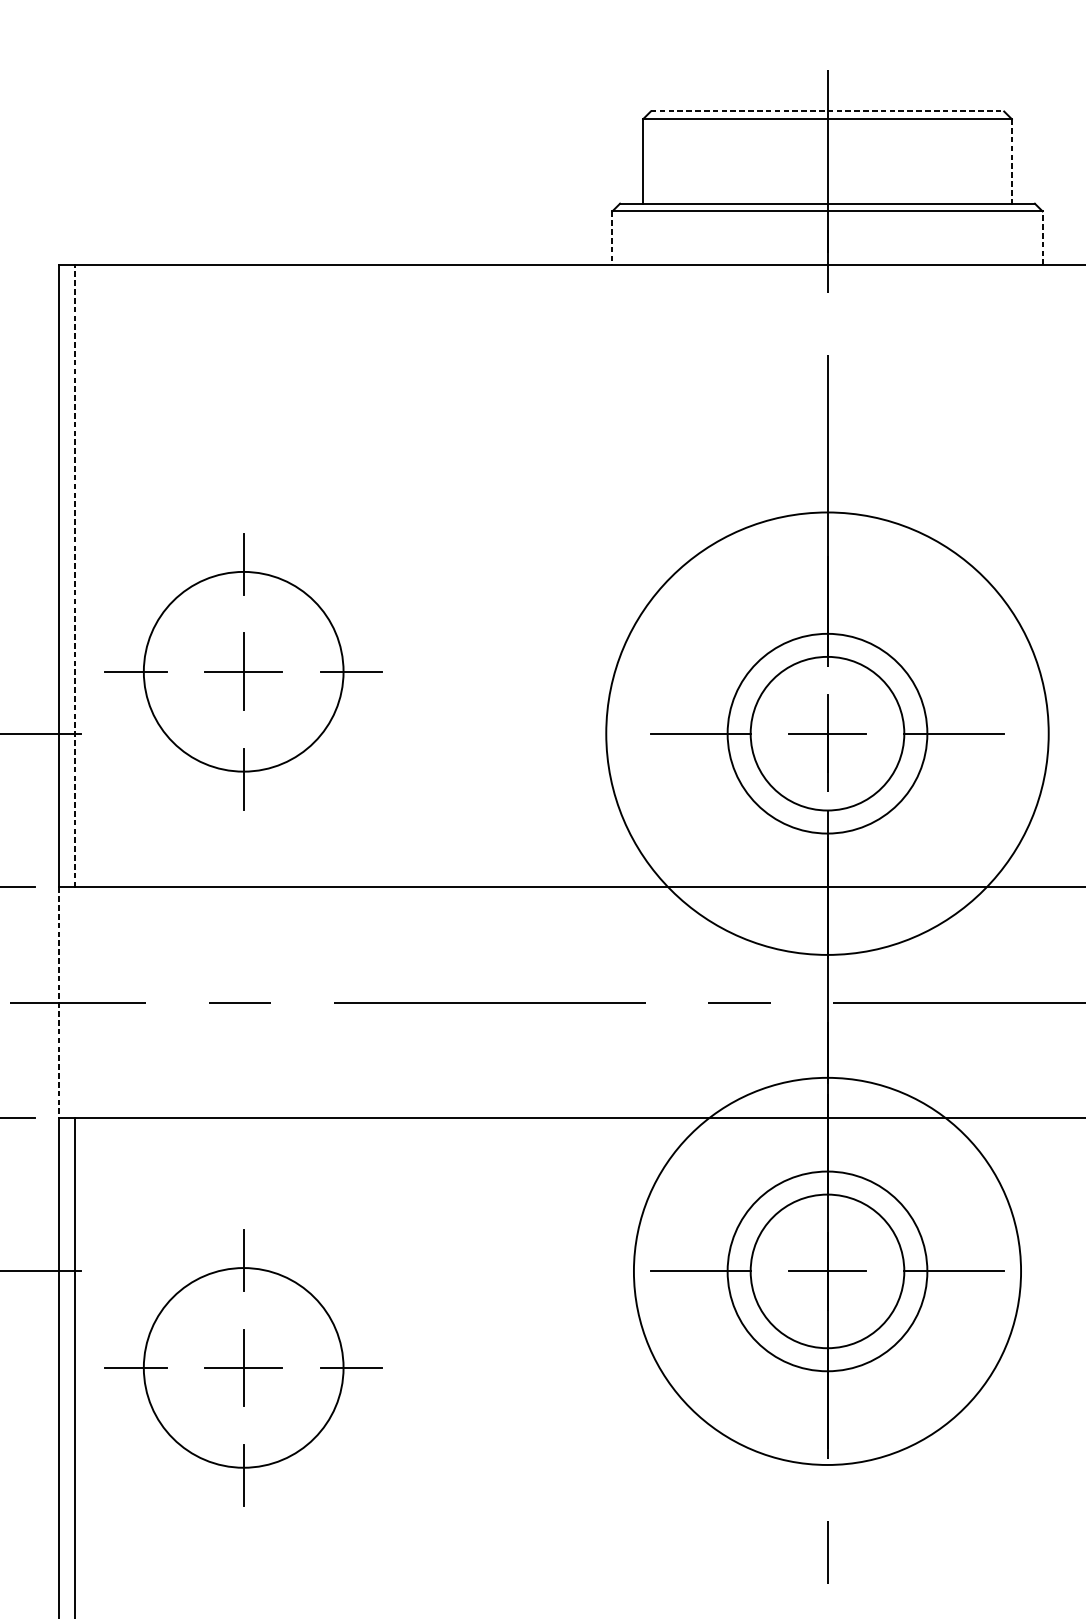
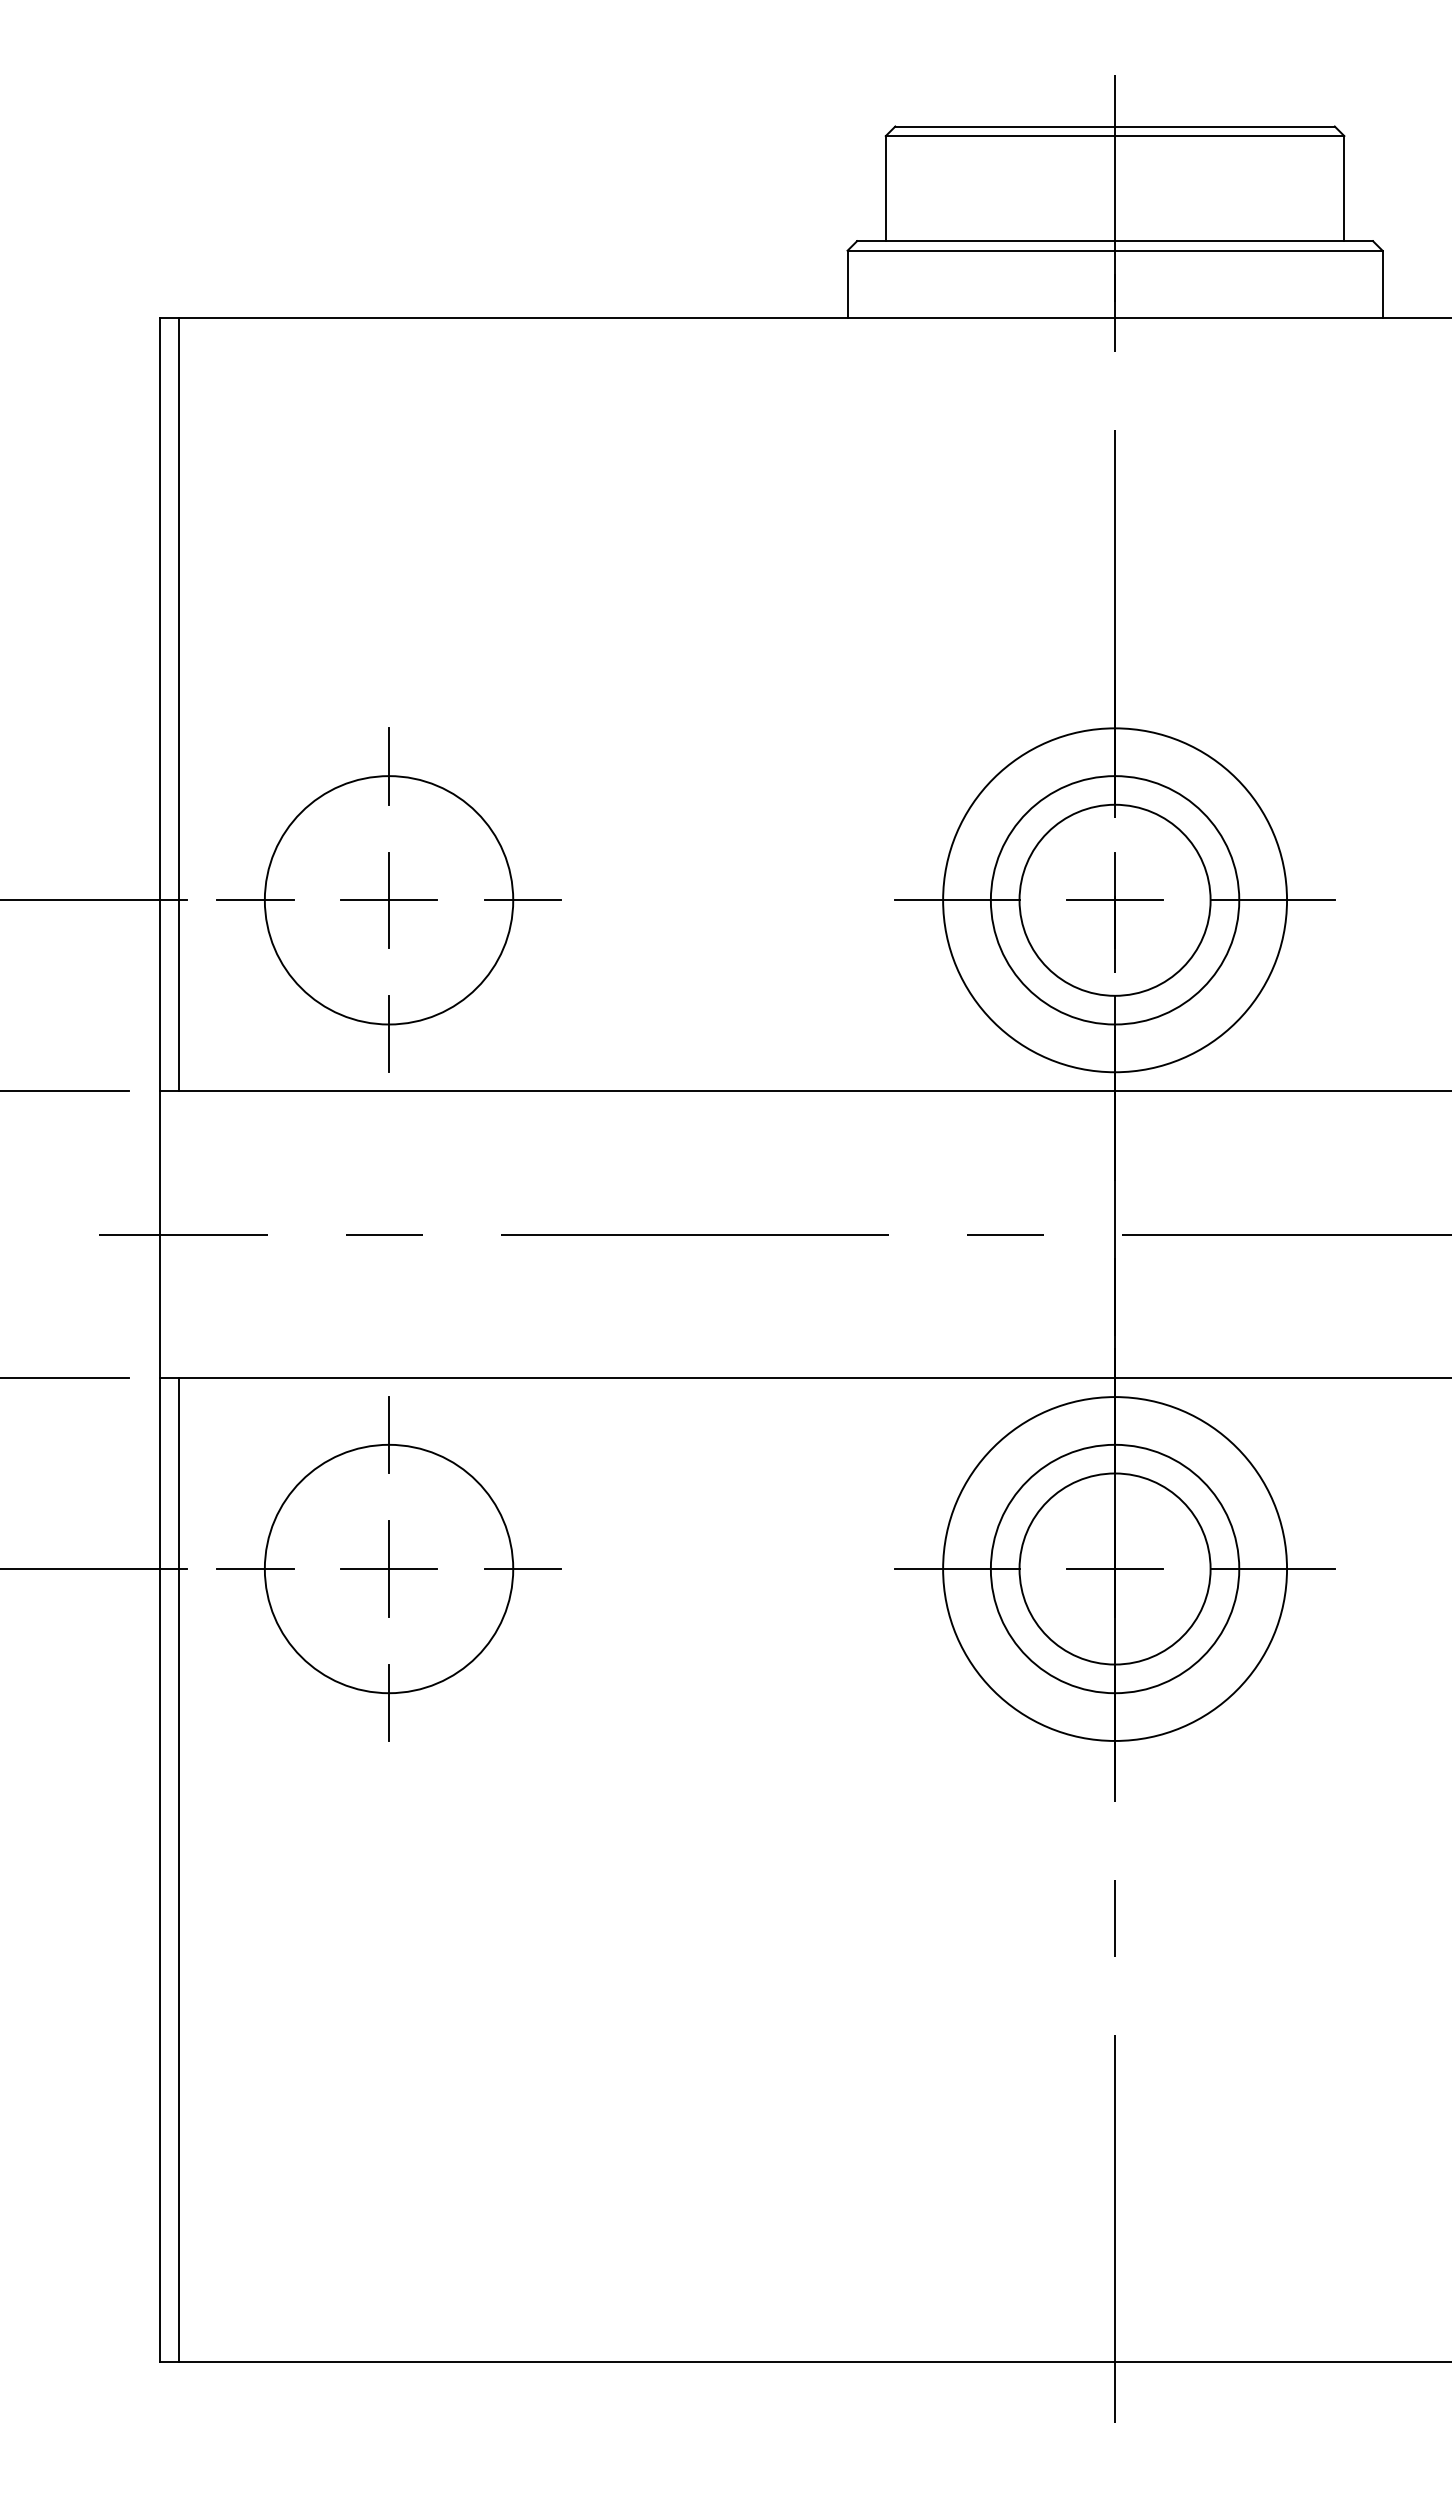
line: (827, 111) -> (1115, 126), dashed -> solid
line: (1011, 161) -> (1344, 188), dashed -> solid
line: (1042, 237) -> (1382, 283), dashed -> solid
line: (612, 238) -> (847, 284), dashed -> solid
line: (74, 576) -> (178, 704), dashed -> solid
part: (243, 671) -> (388, 899), moved
circle: (827, 733) -> (1115, 900), size x0.62
line: (59, 1003) -> (159, 1235), dashed -> solid
circle: (827, 1270) -> (1115, 1568), size x0.71
part: (243, 1367) -> (388, 1568), moved

